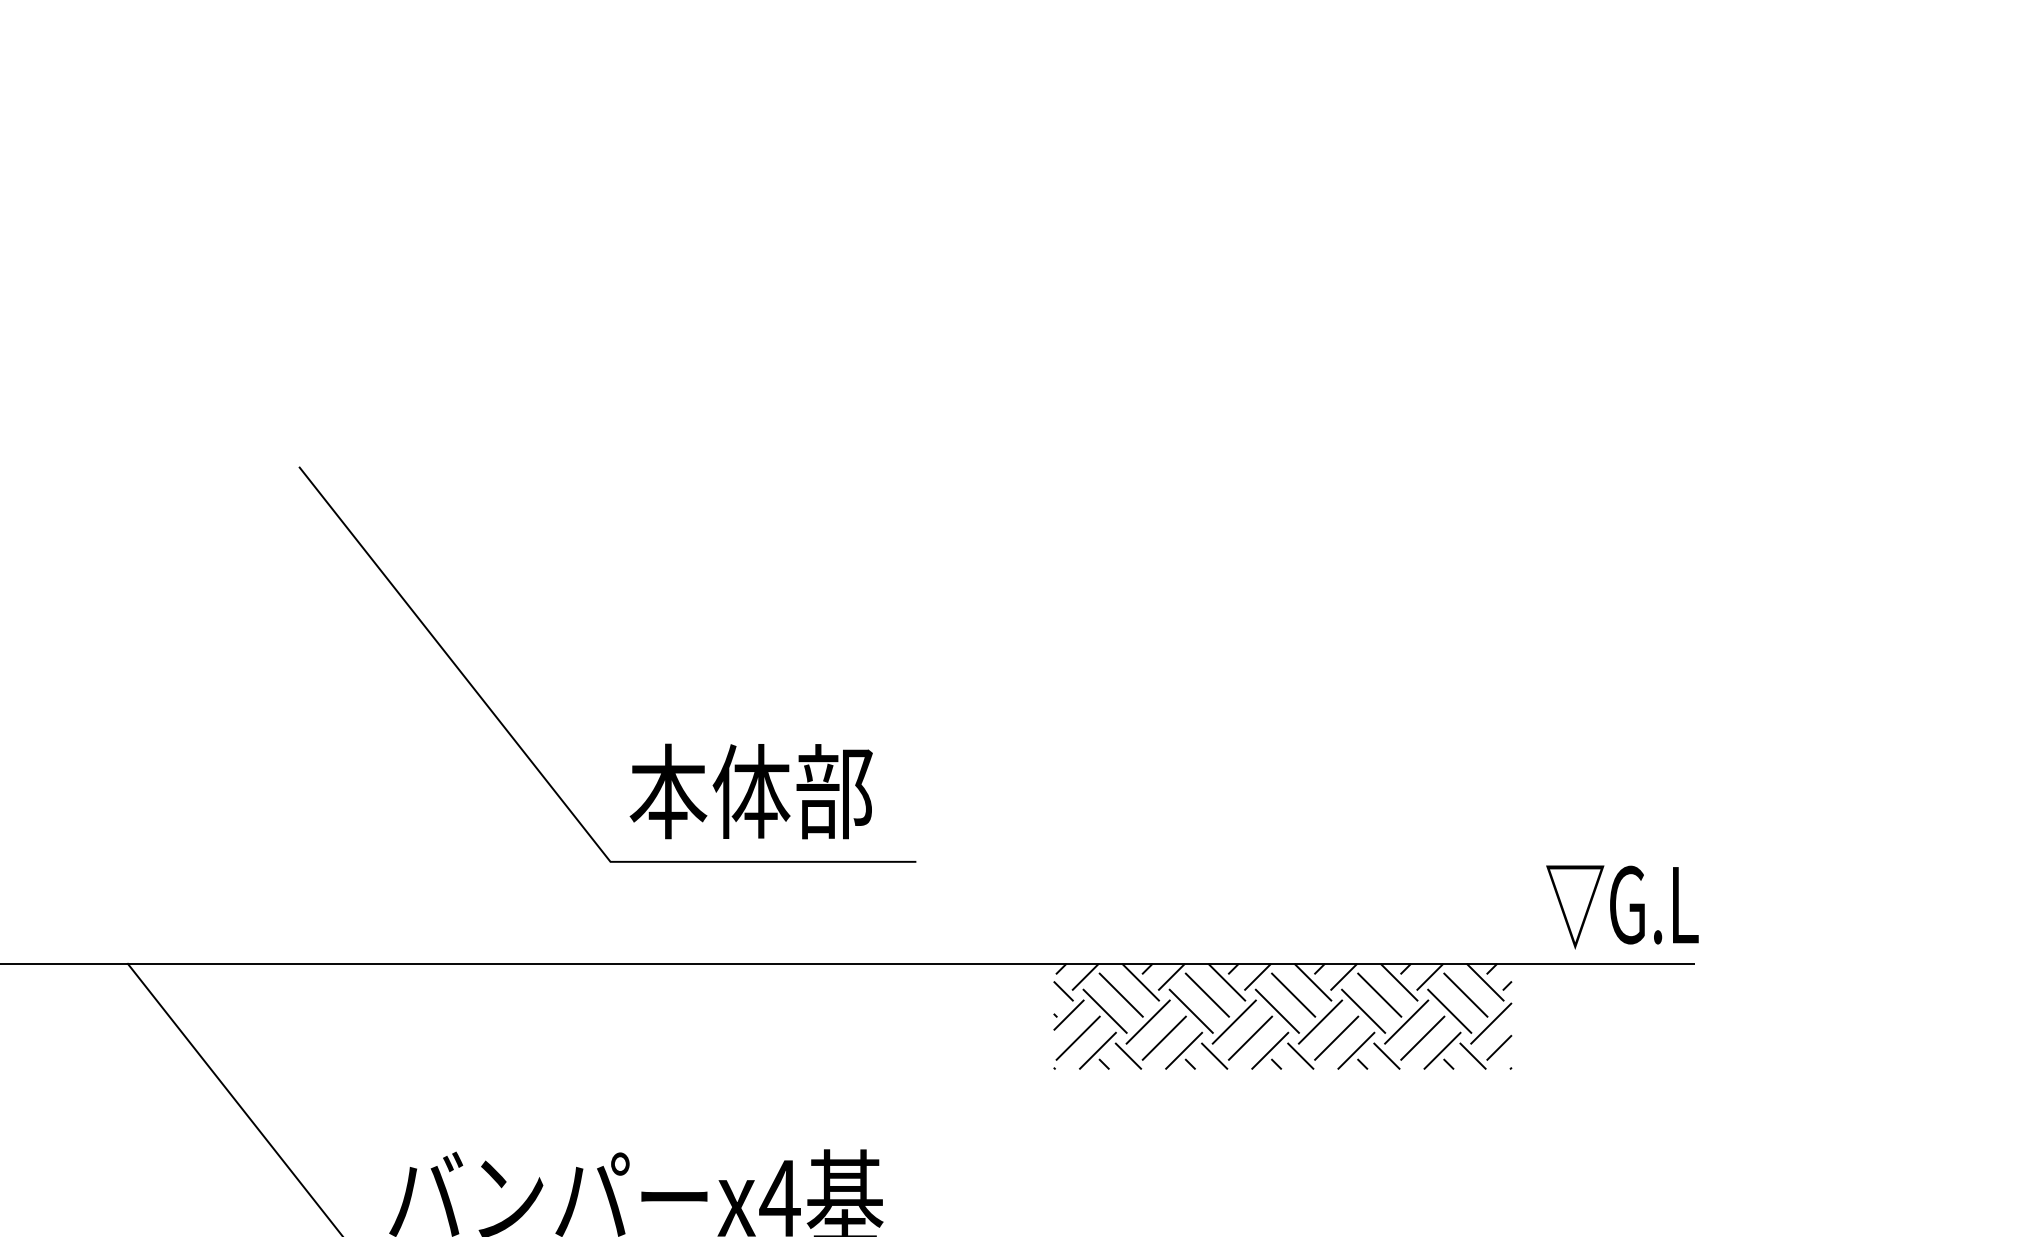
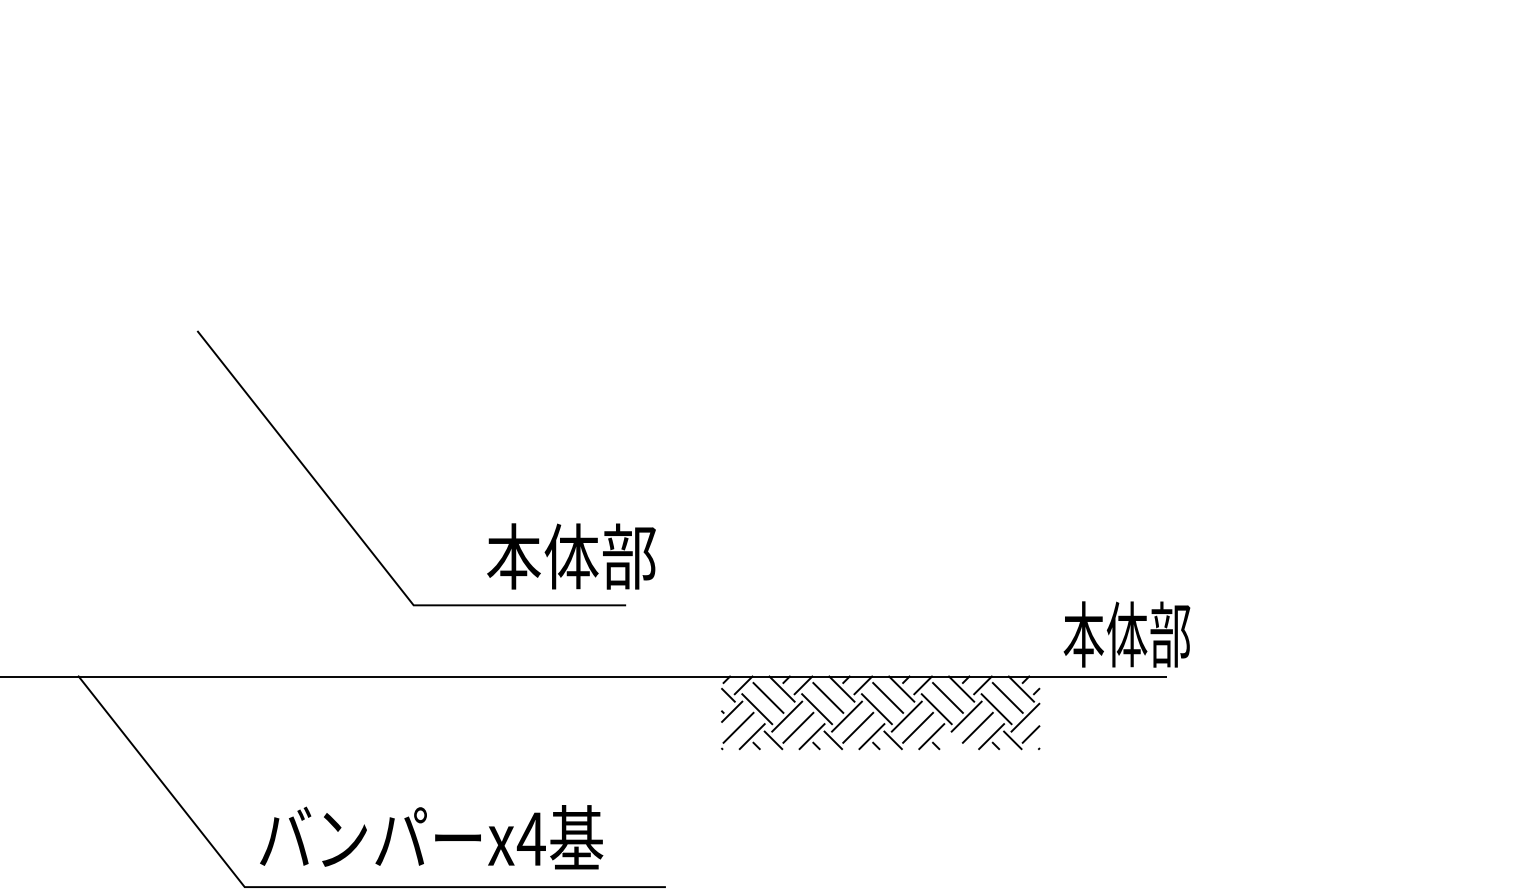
text: (751, 791) -> (571, 556), moved
text: (1636, 903) -> (1126, 634), ▽G.L -> 本体部
line: (1386, 1056) -> (952, 740), removed

